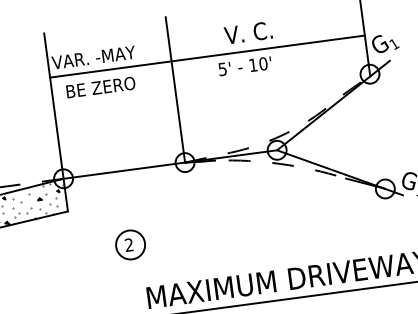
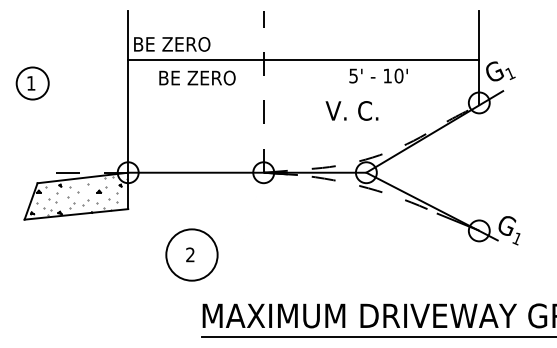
text: (247, 32) -> (351, 110), moved
text: (93, 57) -> (178, 44), VAR. -MAY -> BE ZERO
text: (244, 65) -> (378, 75), moved
text: (100, 86) -> (197, 77), moved
line: (175, 89) -> (263, 91), solid -> dashed
circle: (130, 245) -> (191, 255), size x1.6

